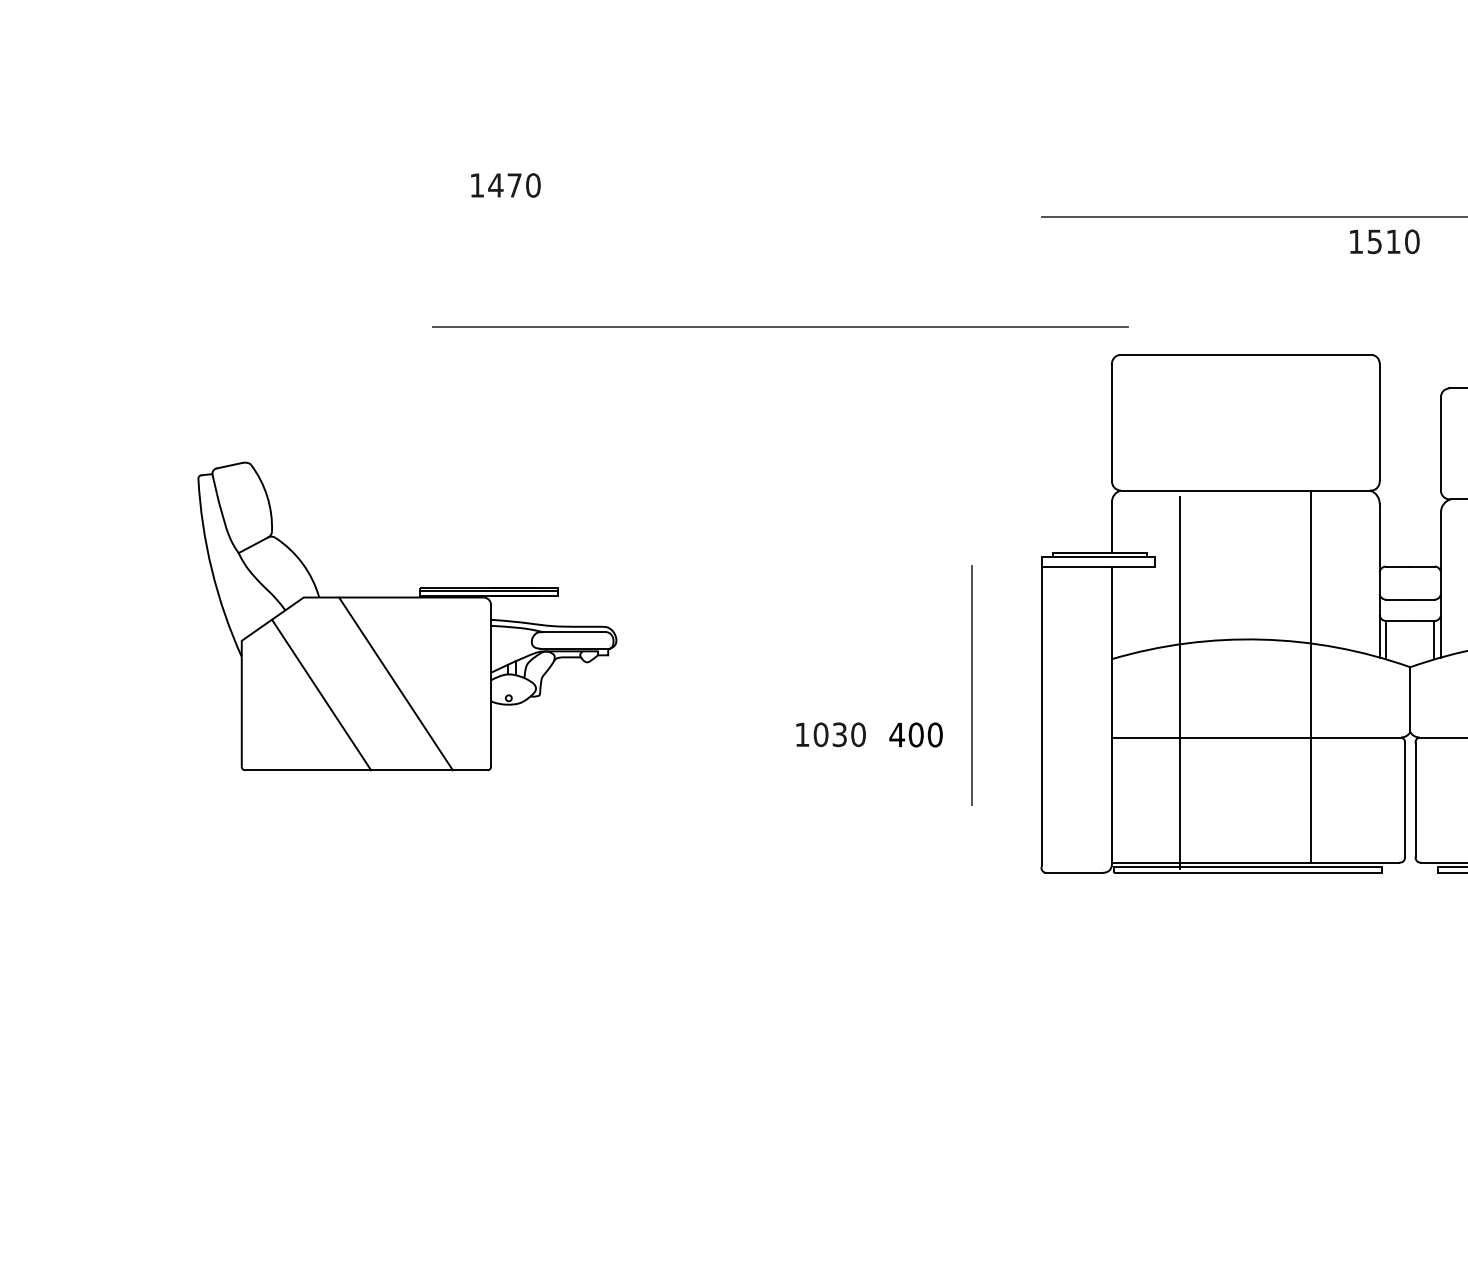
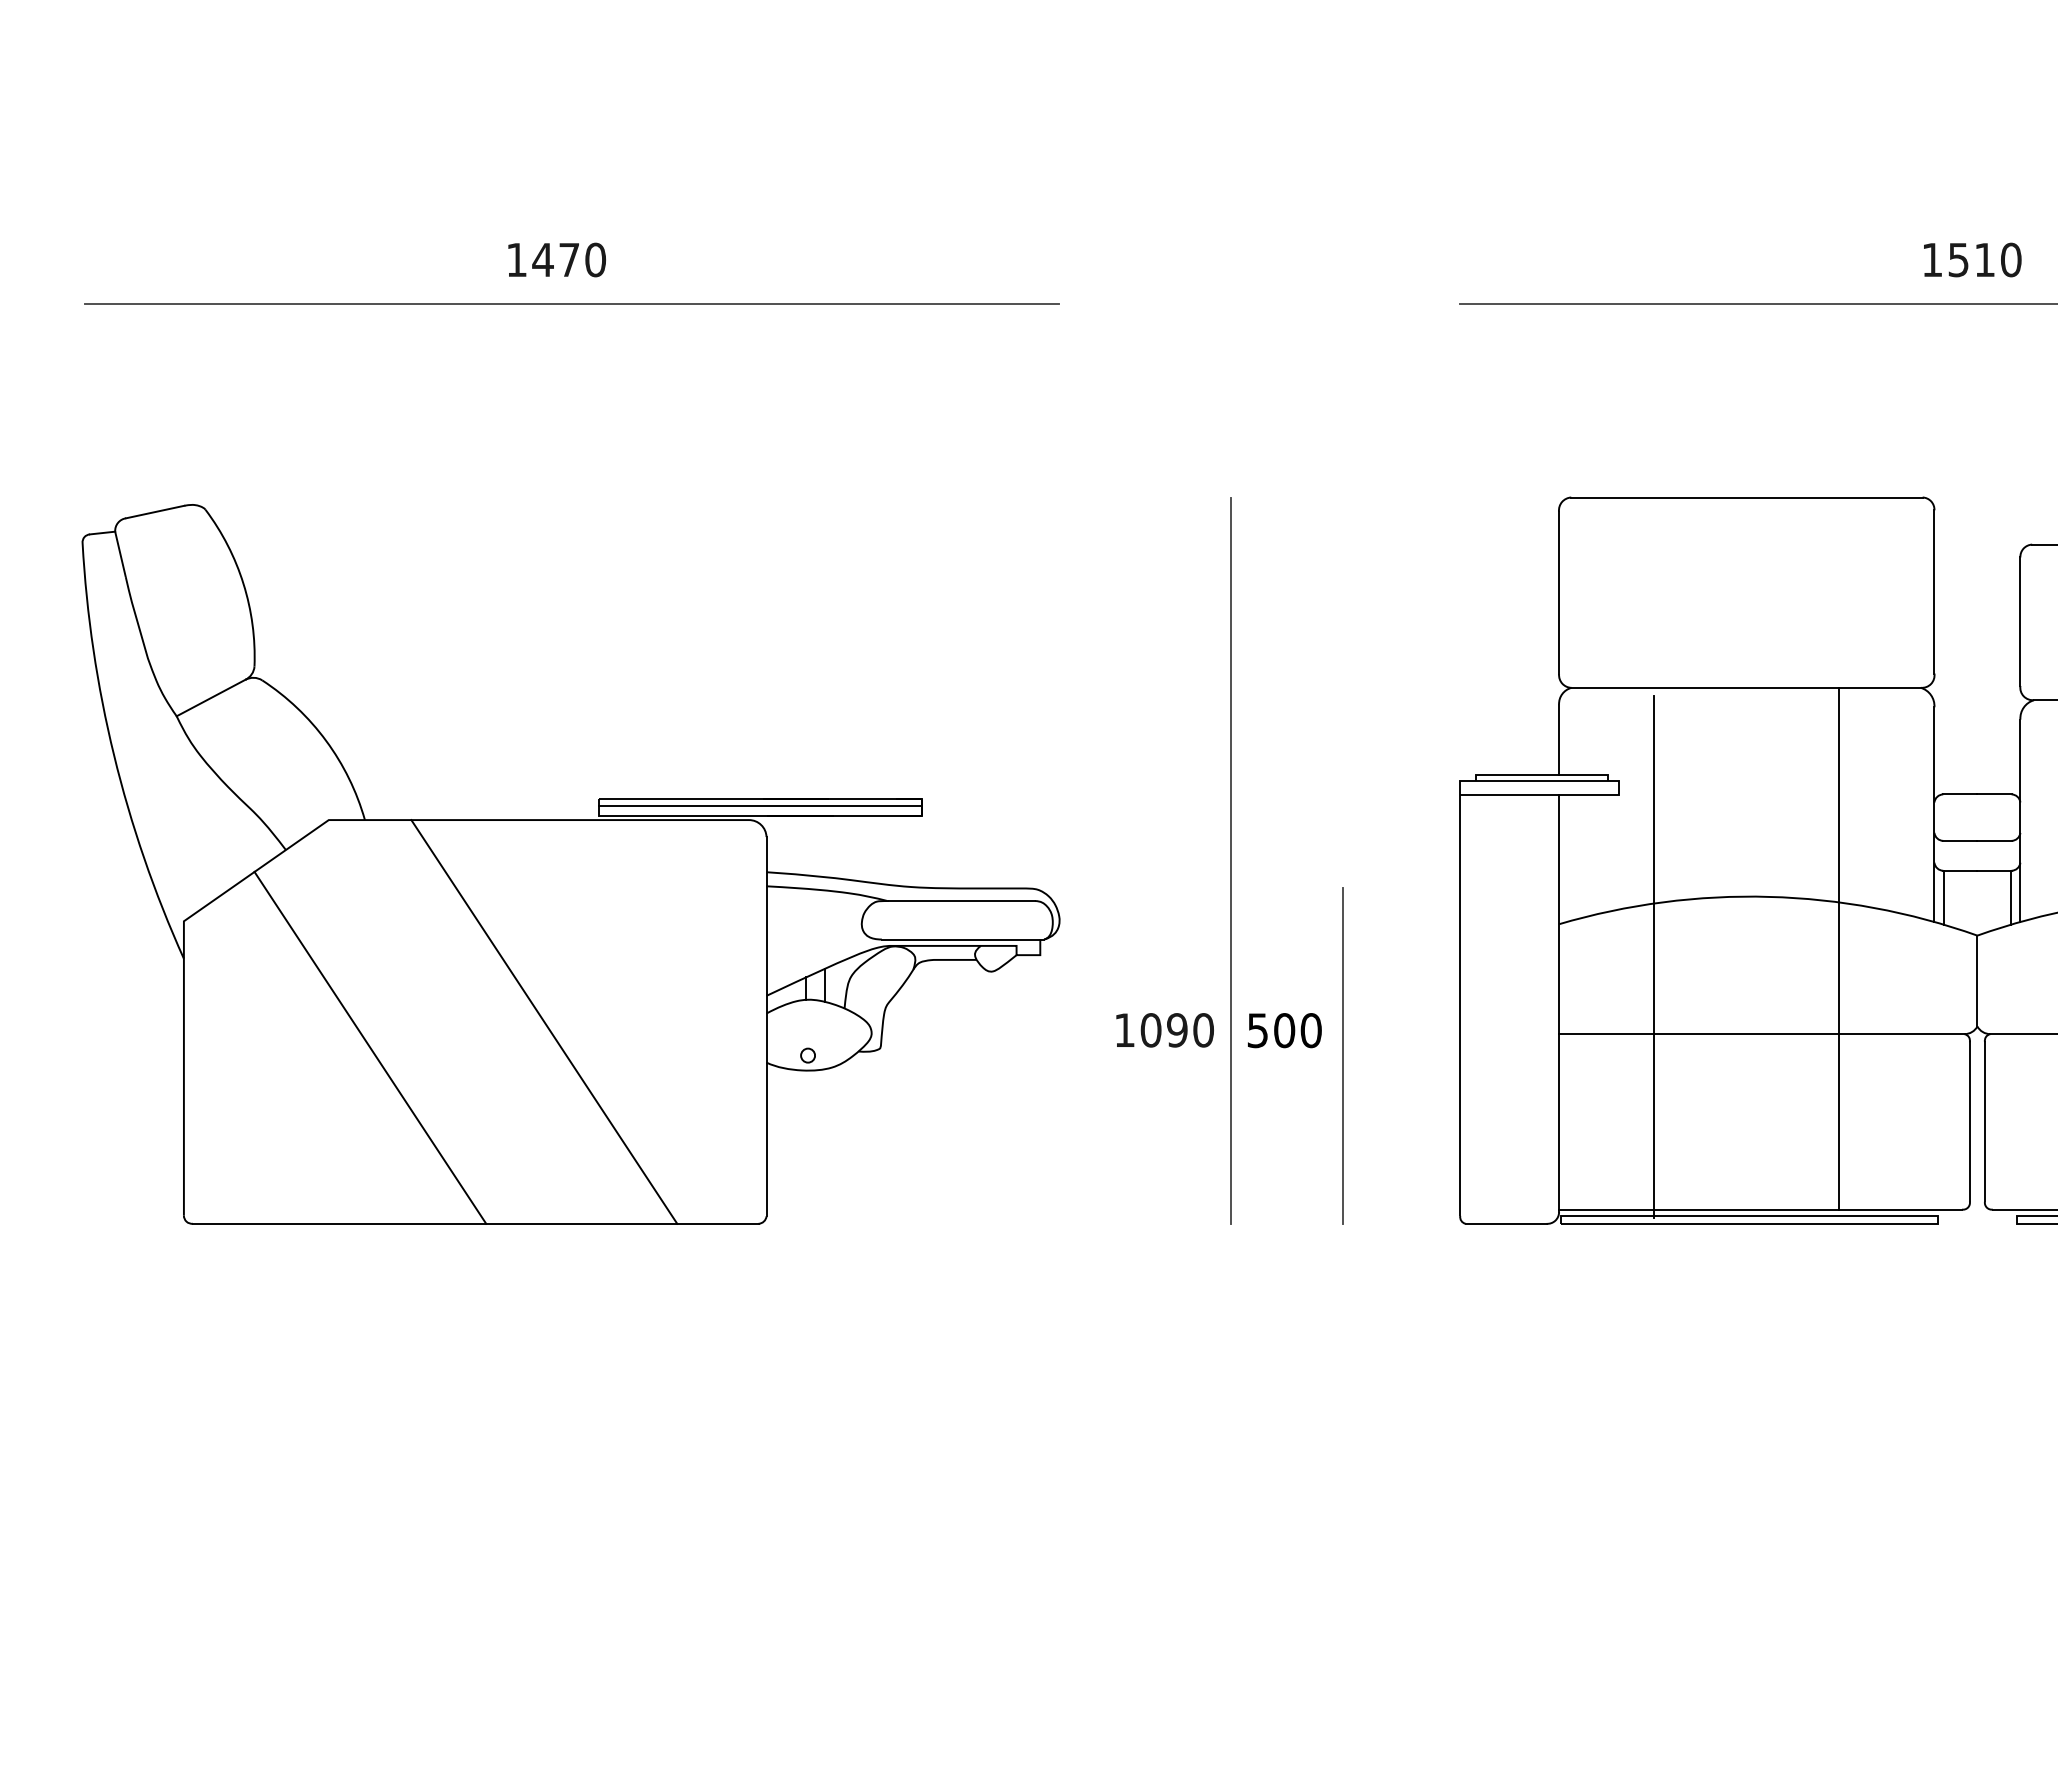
text: (505, 185) -> (556, 259), moved
text: (1384, 241) -> (1972, 259), moved
line: (779, 326) -> (571, 303), moved
line: (877, 613) -> (1230, 860), added
part: (407, 616) -> (570, 864), size x1.67
line: (971, 684) -> (1342, 1055), moved
text: (839, 734) -> (1177, 1030), 1030 -> 1090
text: (896, 734) -> (1257, 1030), 400 -> 500

